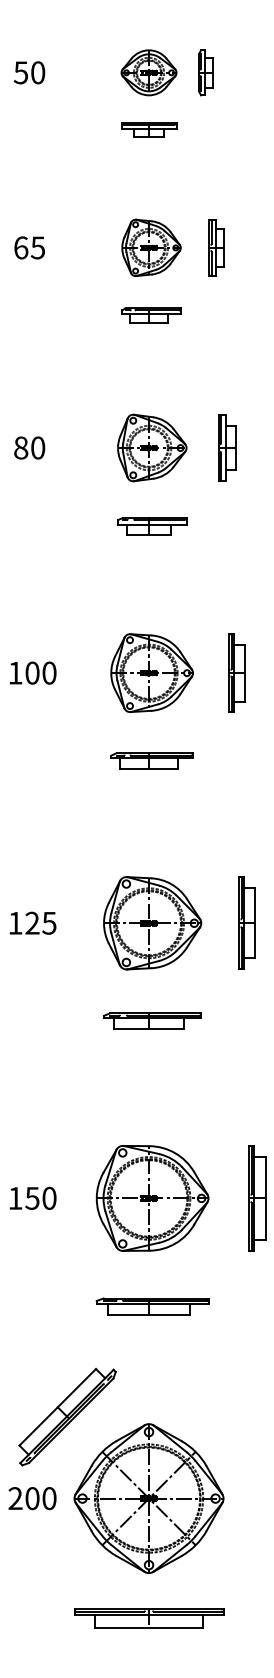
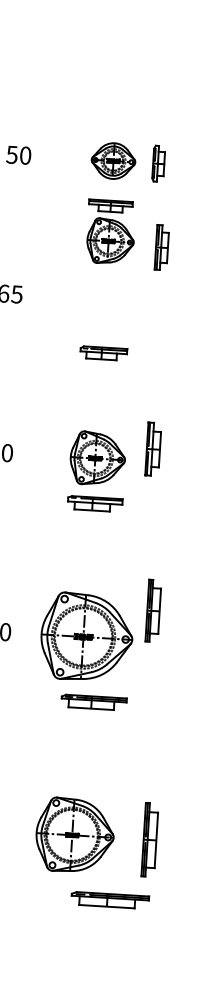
part: (151, 247) -> (110, 241), moved
part: (216, 247) -> (161, 247), moved
part: (227, 448) -> (153, 449), moved
part: (152, 526) -> (95, 504), moved
part: (151, 672) -> (86, 636), size x1.4
part: (236, 672) -> (153, 610), moved
part: (151, 760) -> (93, 702), moved
part: (152, 1020) -> (110, 899), moved

